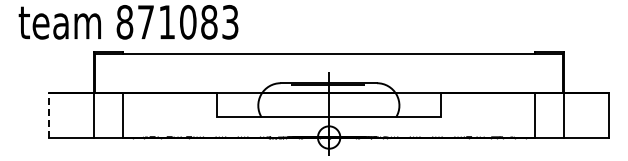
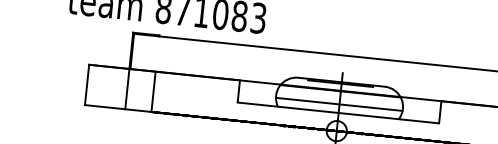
line: (328, 107) -> (338, 104), added
line: (49, 114) -> (87, 84), dashed -> solid

